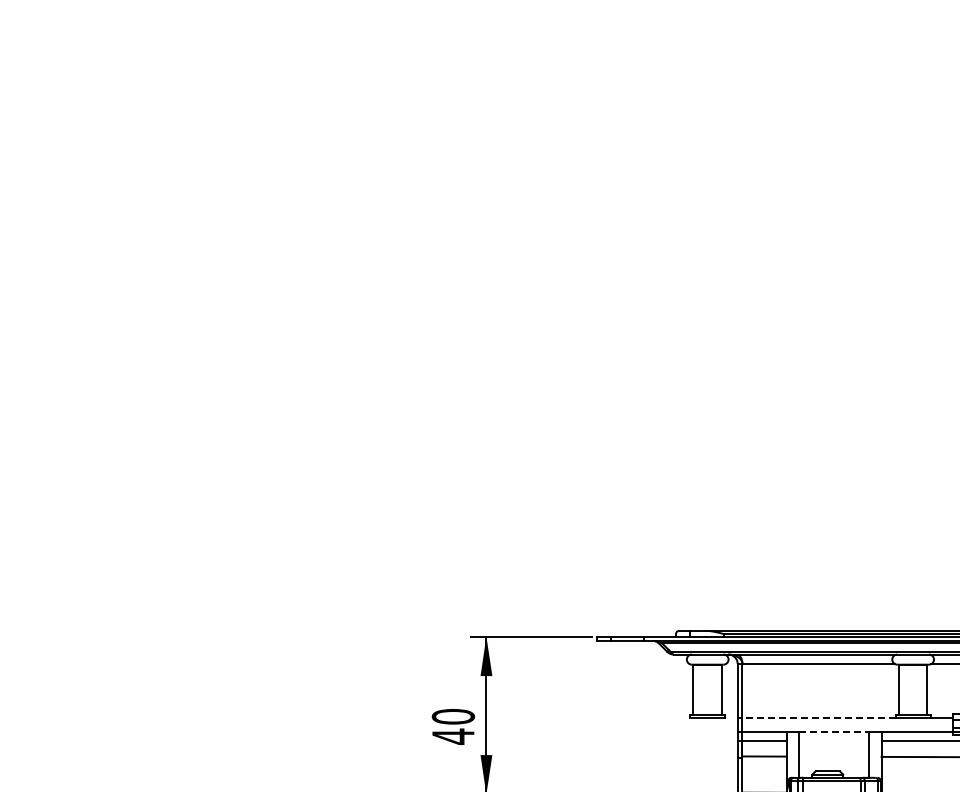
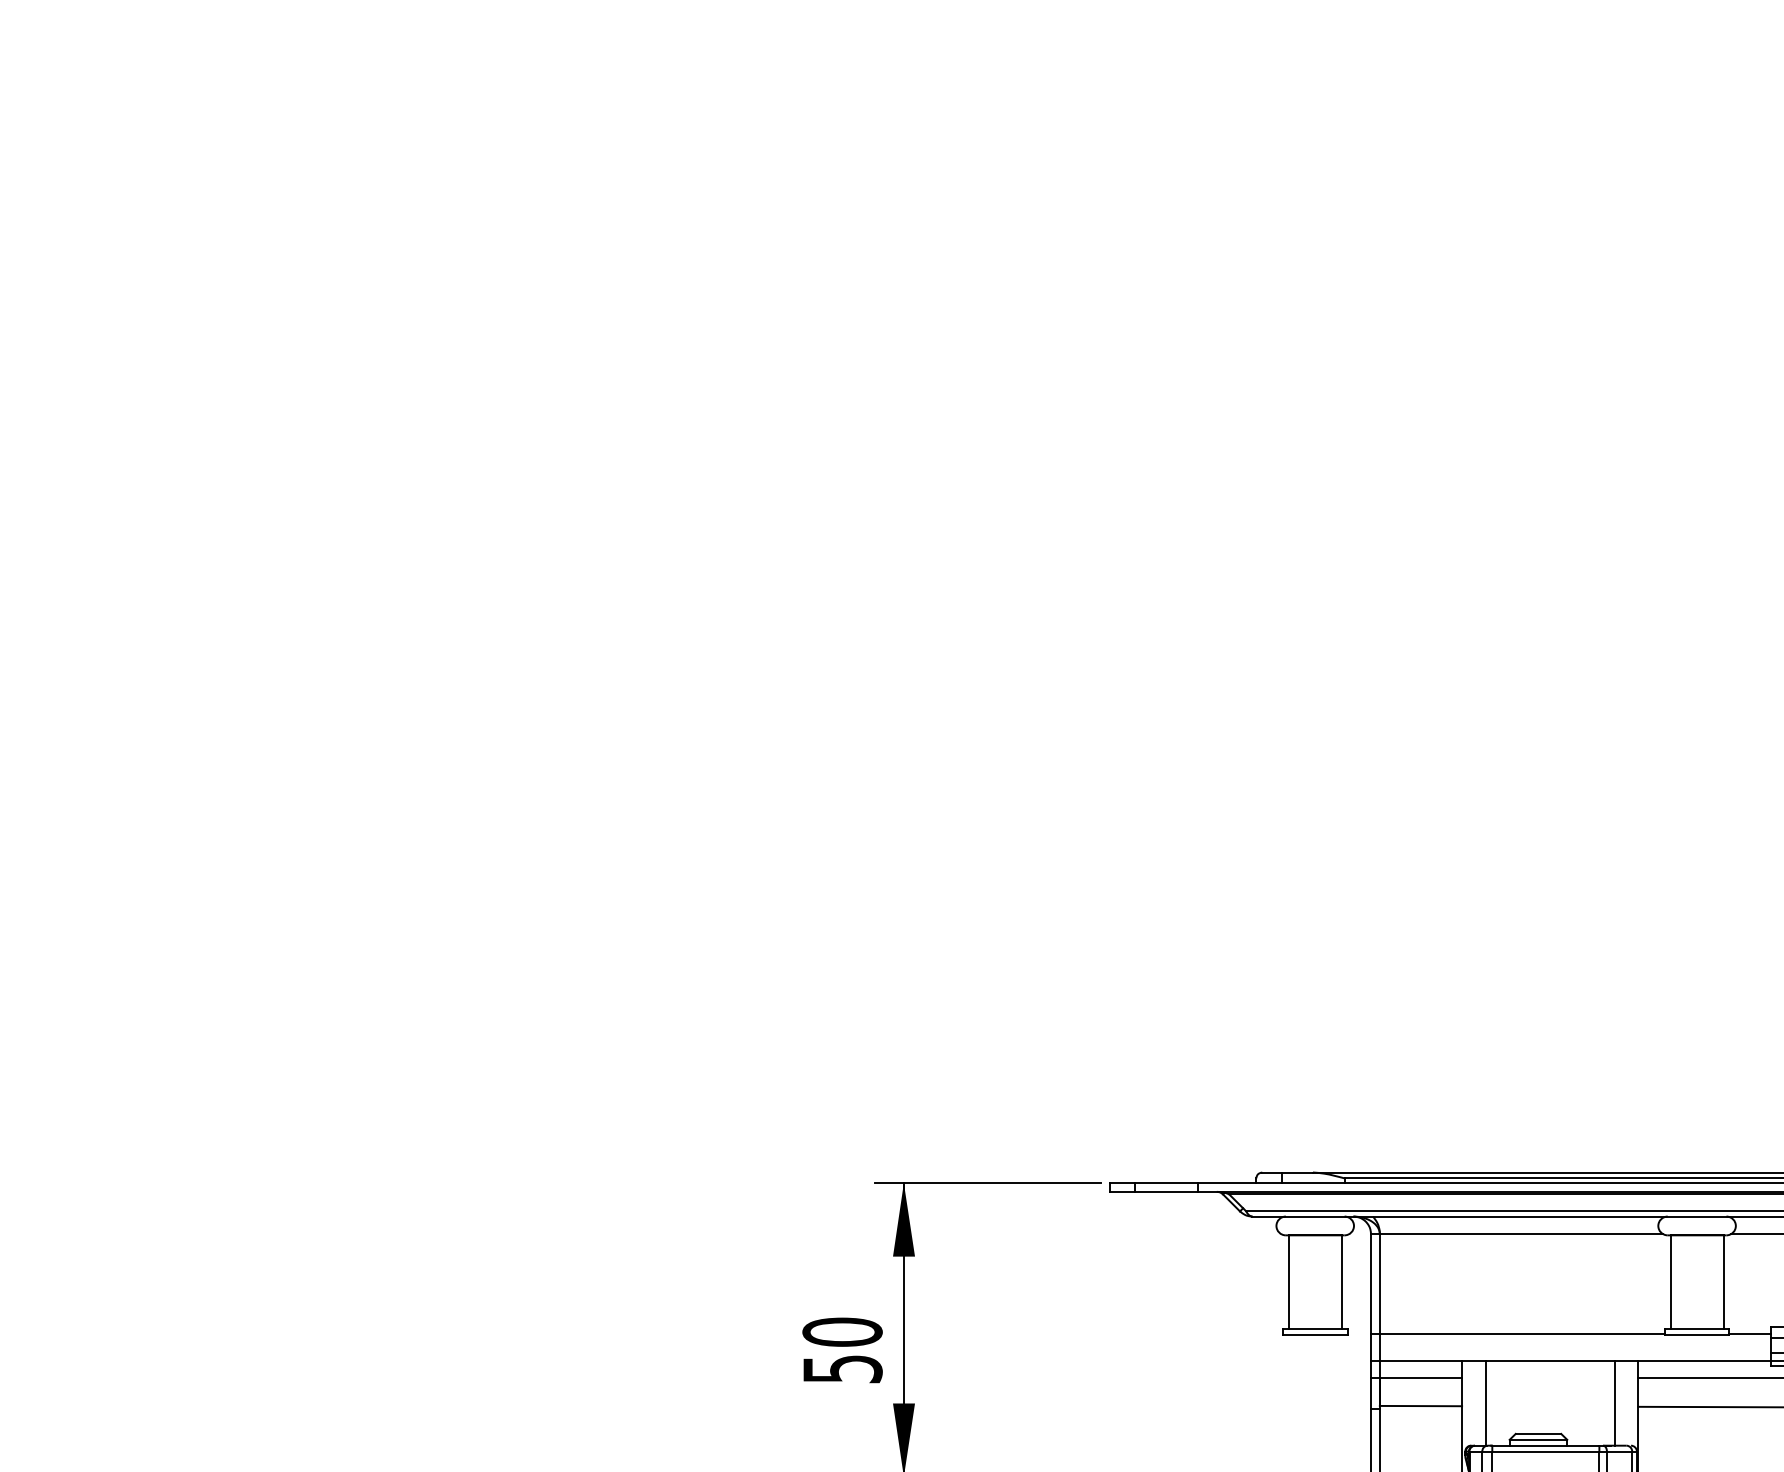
line: (819, 717) -> (1523, 1333), dashed -> solid
line: (834, 731) -> (1550, 1359), dashed -> solid
text: (453, 736) -> (842, 1368), 40 -> 50

